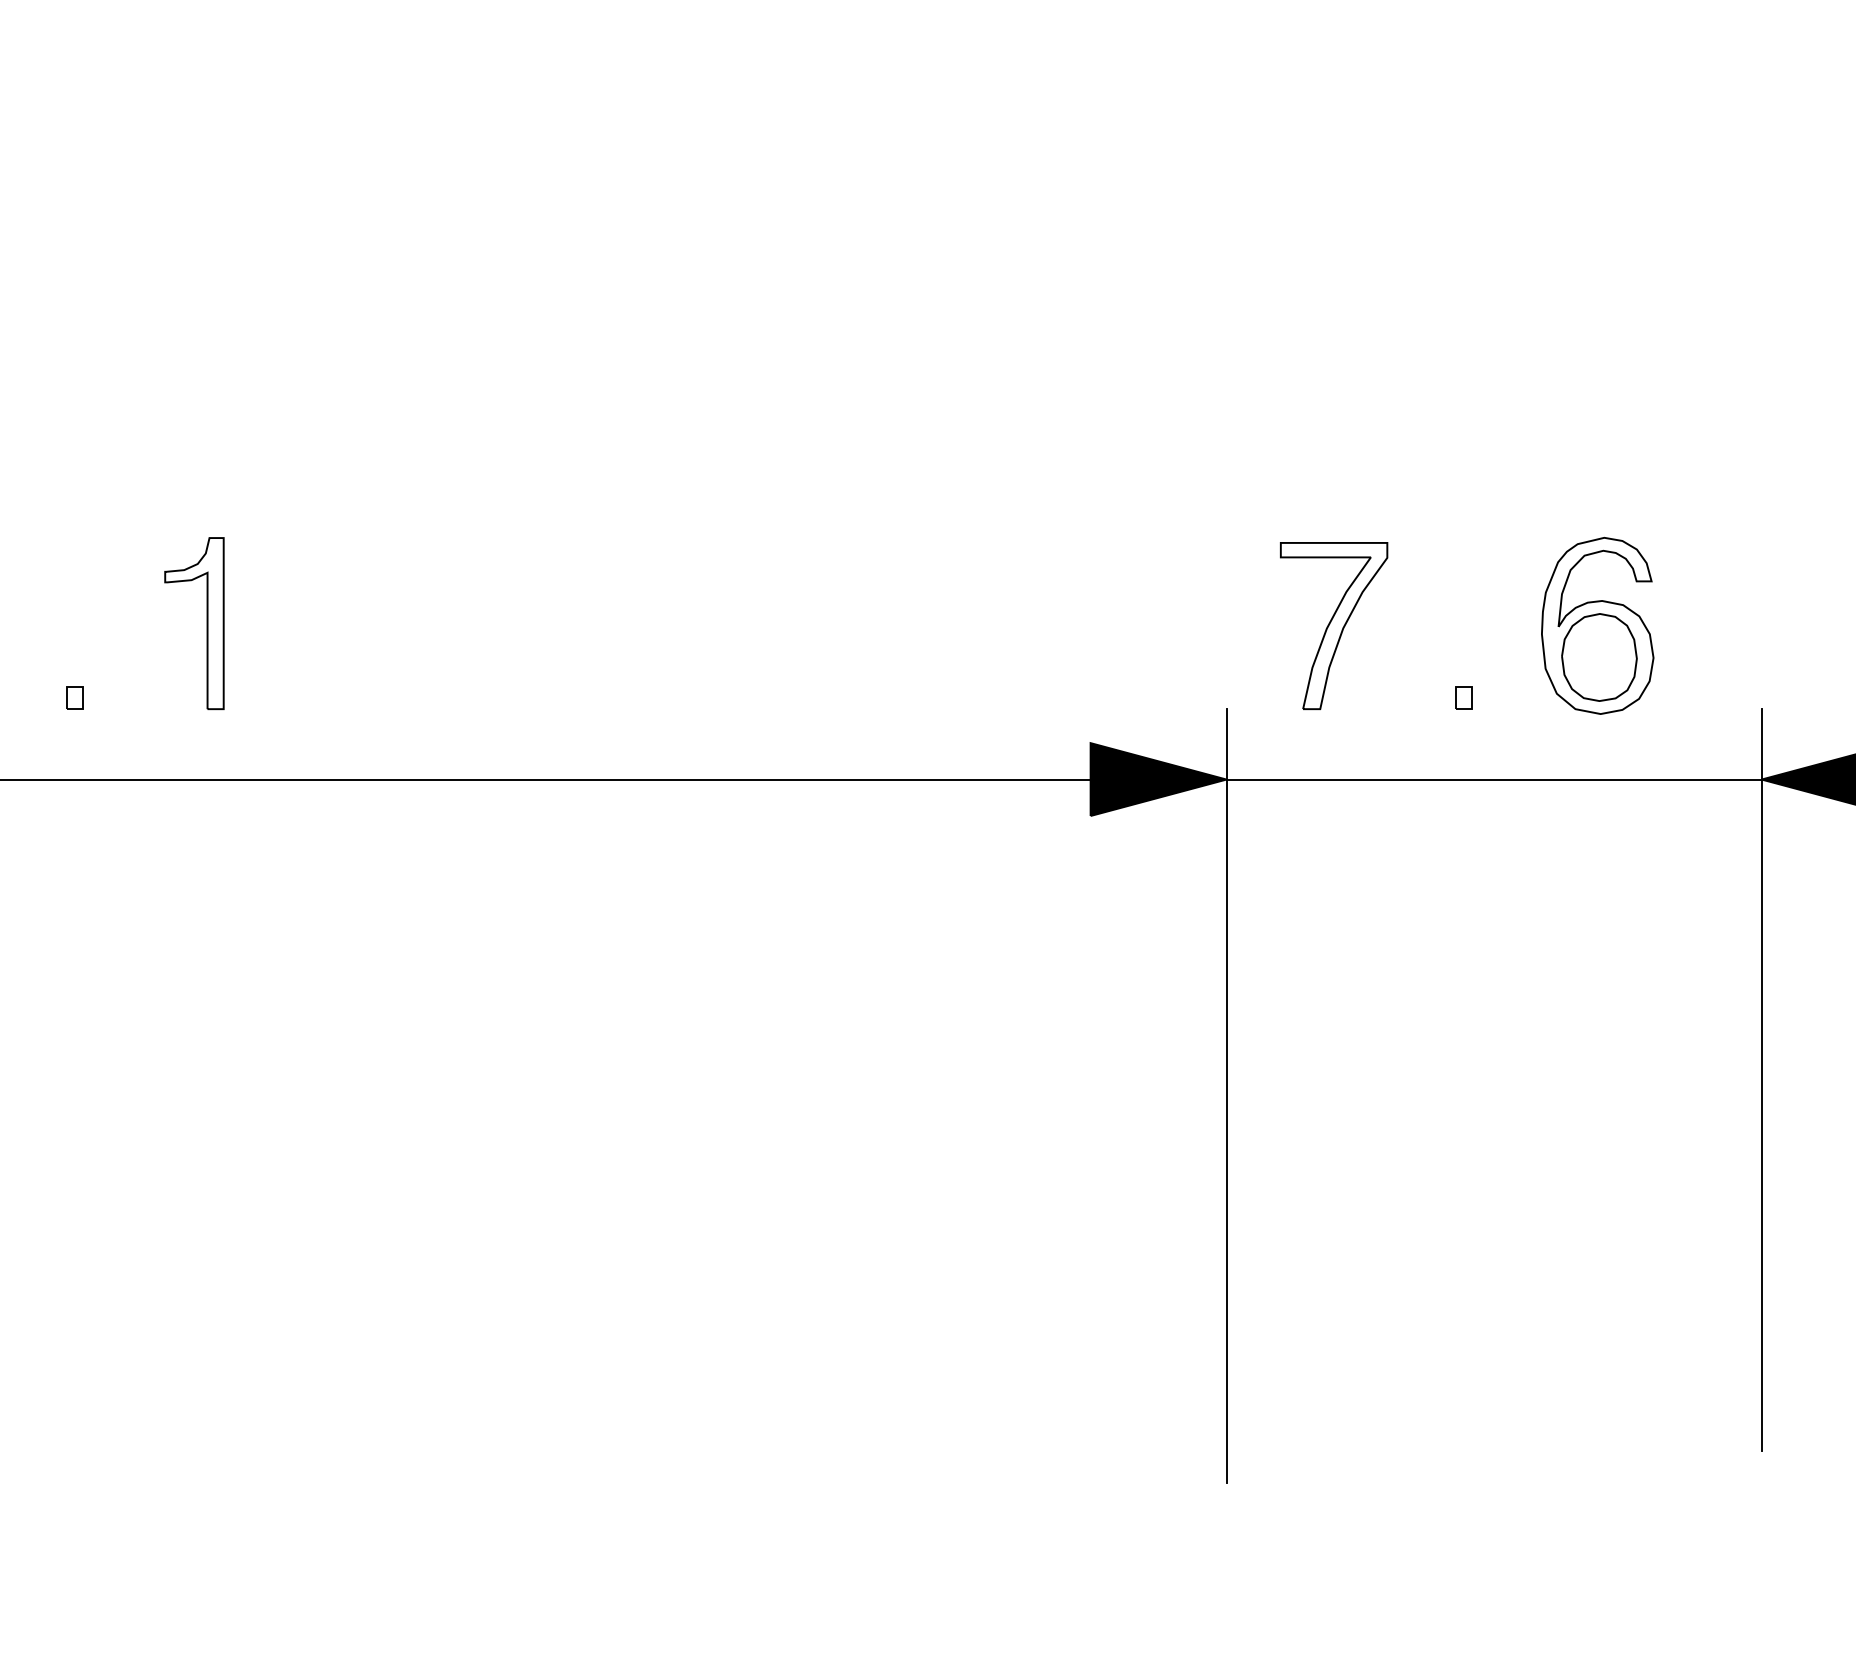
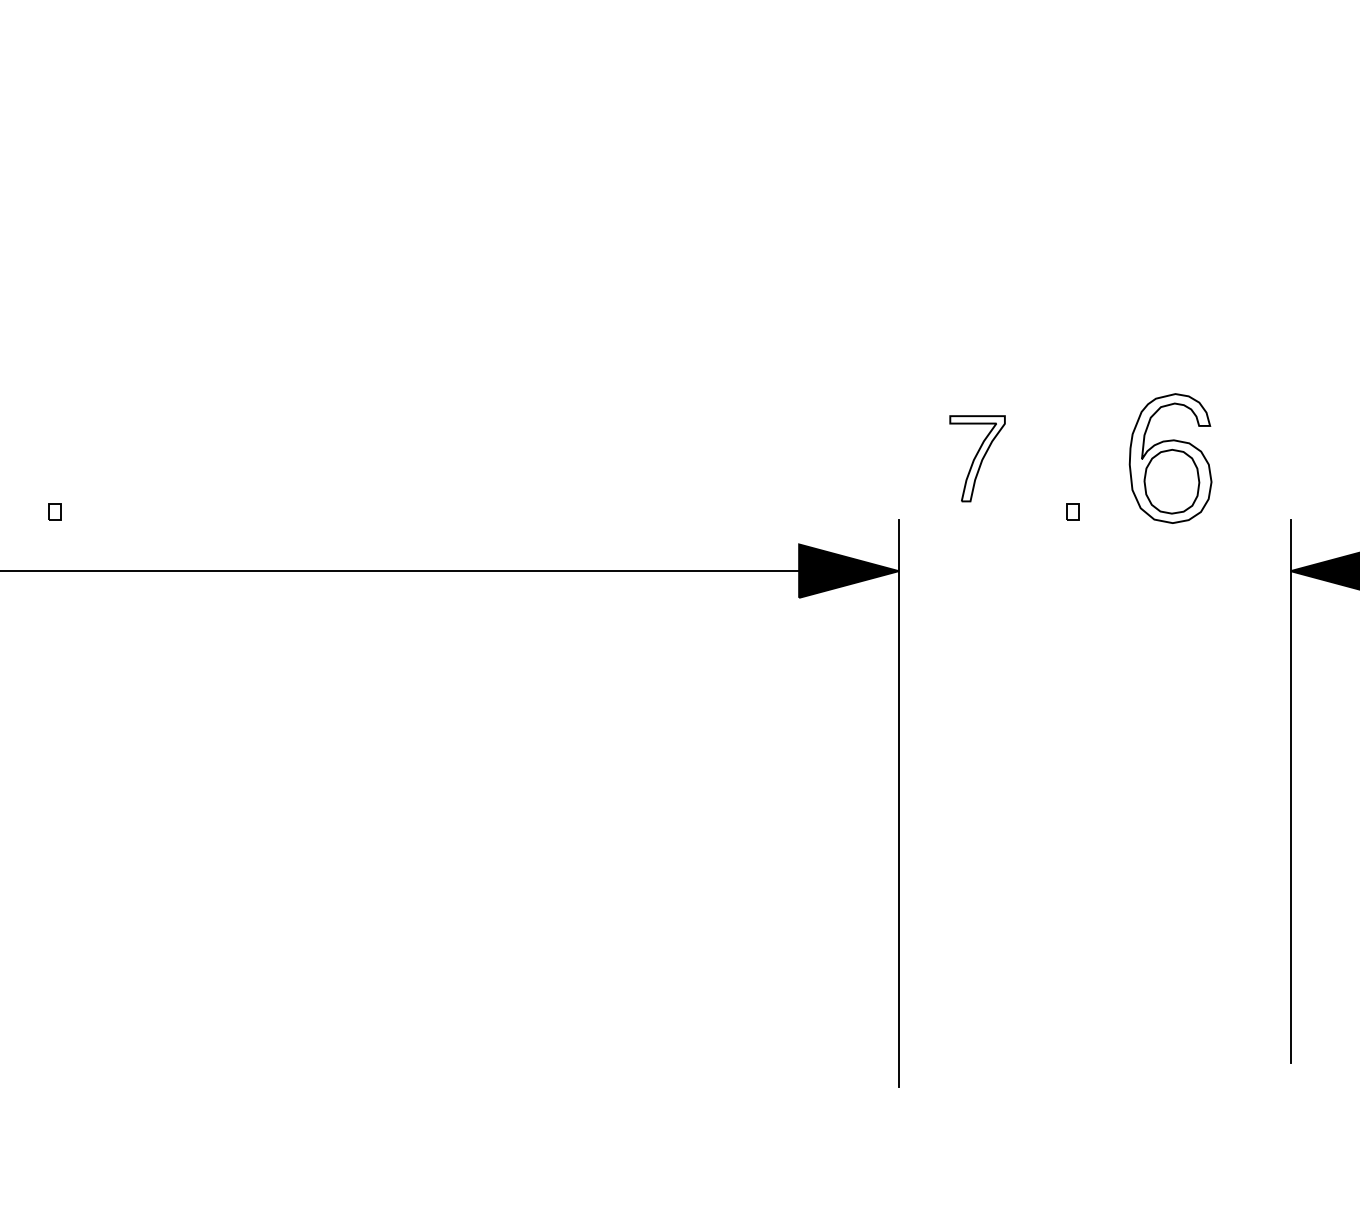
part: (206, 623) -> (151, 456), removed
part: (1334, 626) -> (977, 459), size x0.7
line: (1493, 779) -> (1094, 571), removed

